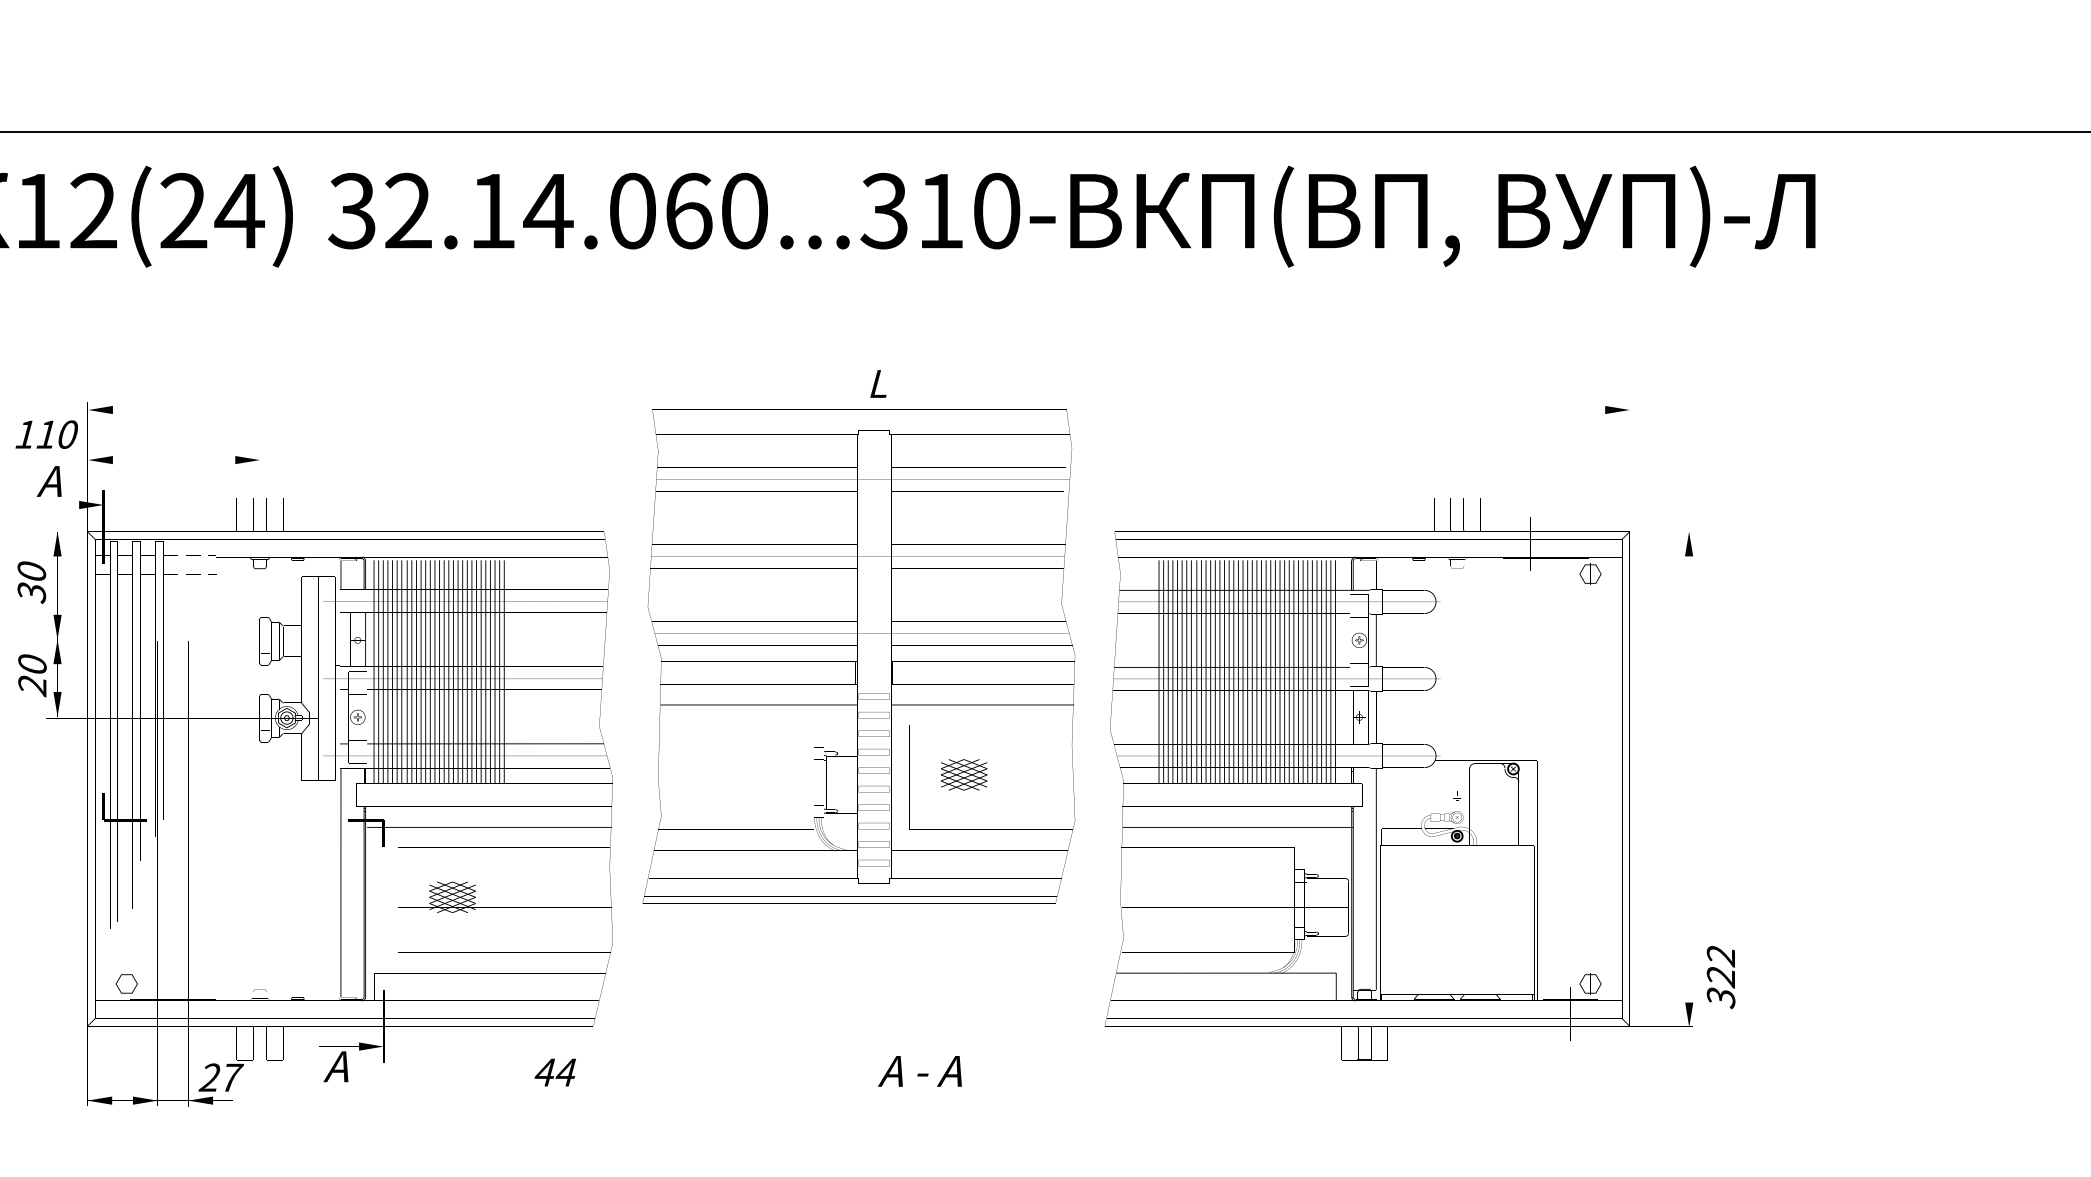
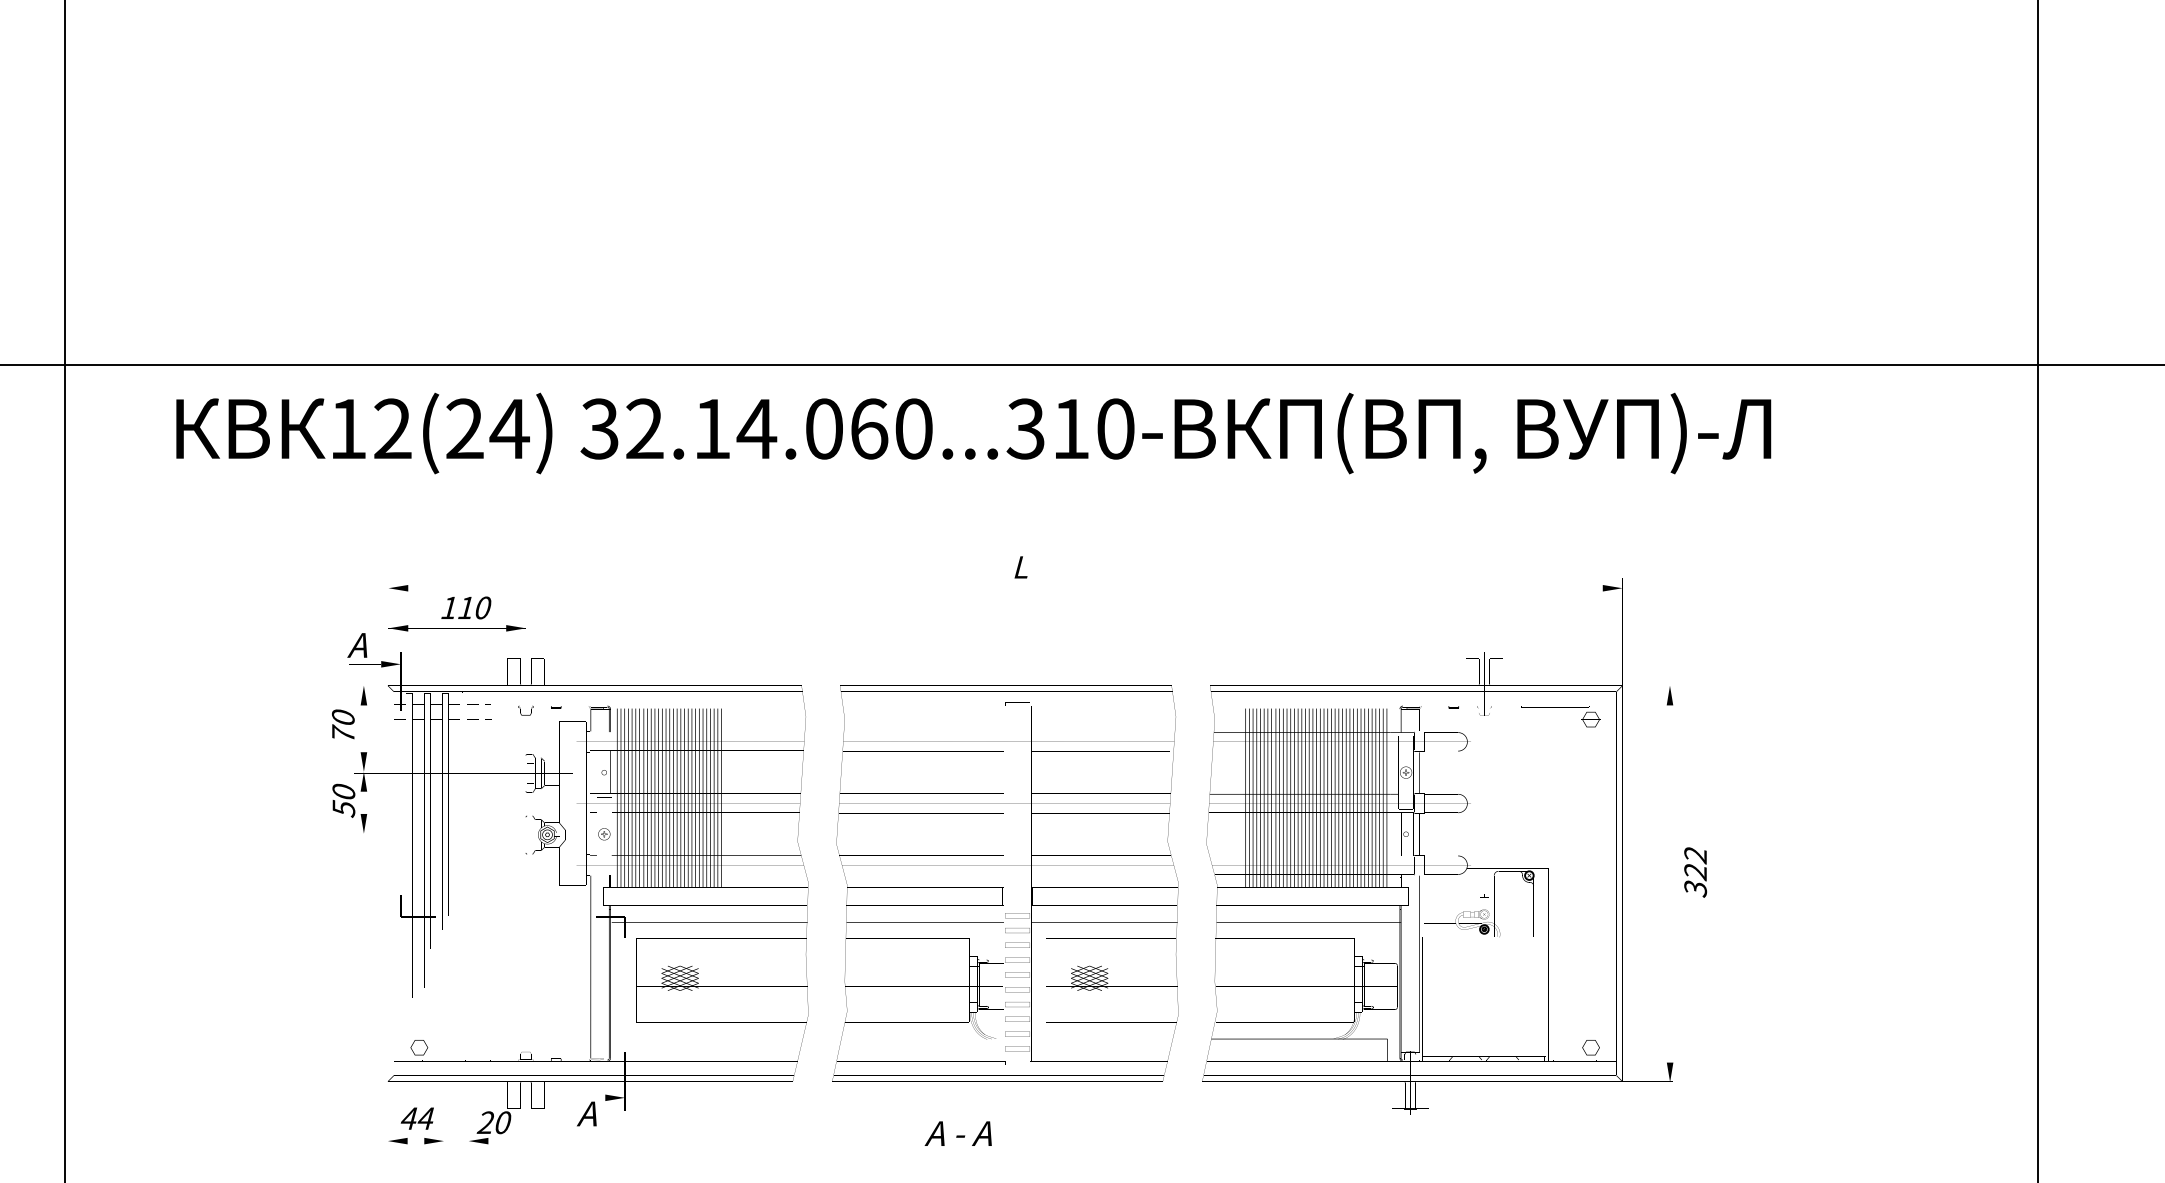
text: (47, 434) -> (466, 607), moved
text: (30, 591) -> (342, 733), 30 -> 70
part: (859, 656) -> (1005, 883), moved
text: (32, 686) -> (343, 809), 20 -> 50
text: (1720, 977) -> (1695, 872), moved
text: (918, 1071) -> (957, 1133), moved
text: (554, 1072) -> (416, 1118), moved
text: (233, 1077) -> (504, 1122), 27 -> 20

